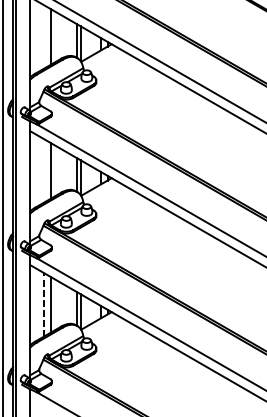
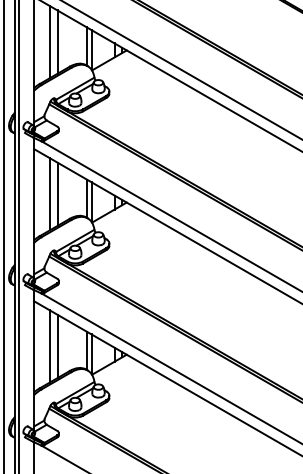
line: (43, 37) -> (49, 42), added
line: (43, 171) -> (49, 194), added
line: (43, 304) -> (49, 345), dashed -> solid

